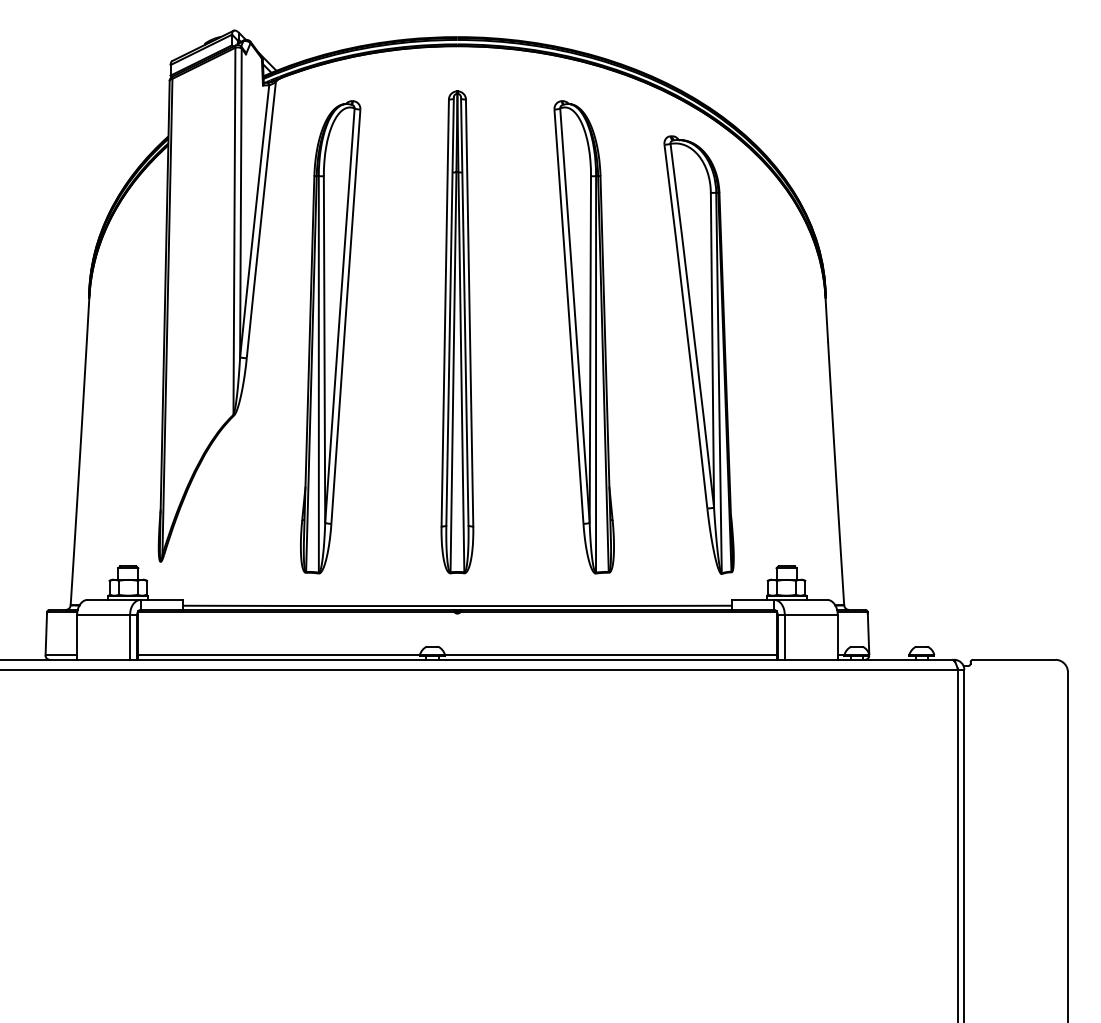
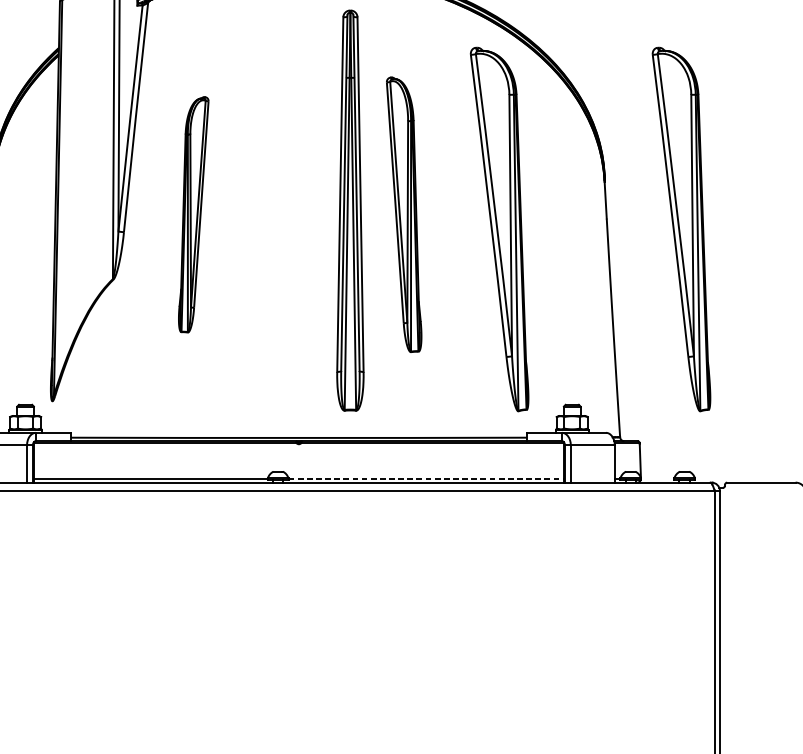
part: (457, 332) -> (350, 210), moved
part: (330, 337) -> (193, 214), size x0.6
part: (583, 337) -> (403, 214), size x0.7
part: (917, 354) -> (681, 229), added
line: (610, 655) -> (426, 479), solid -> dashed

